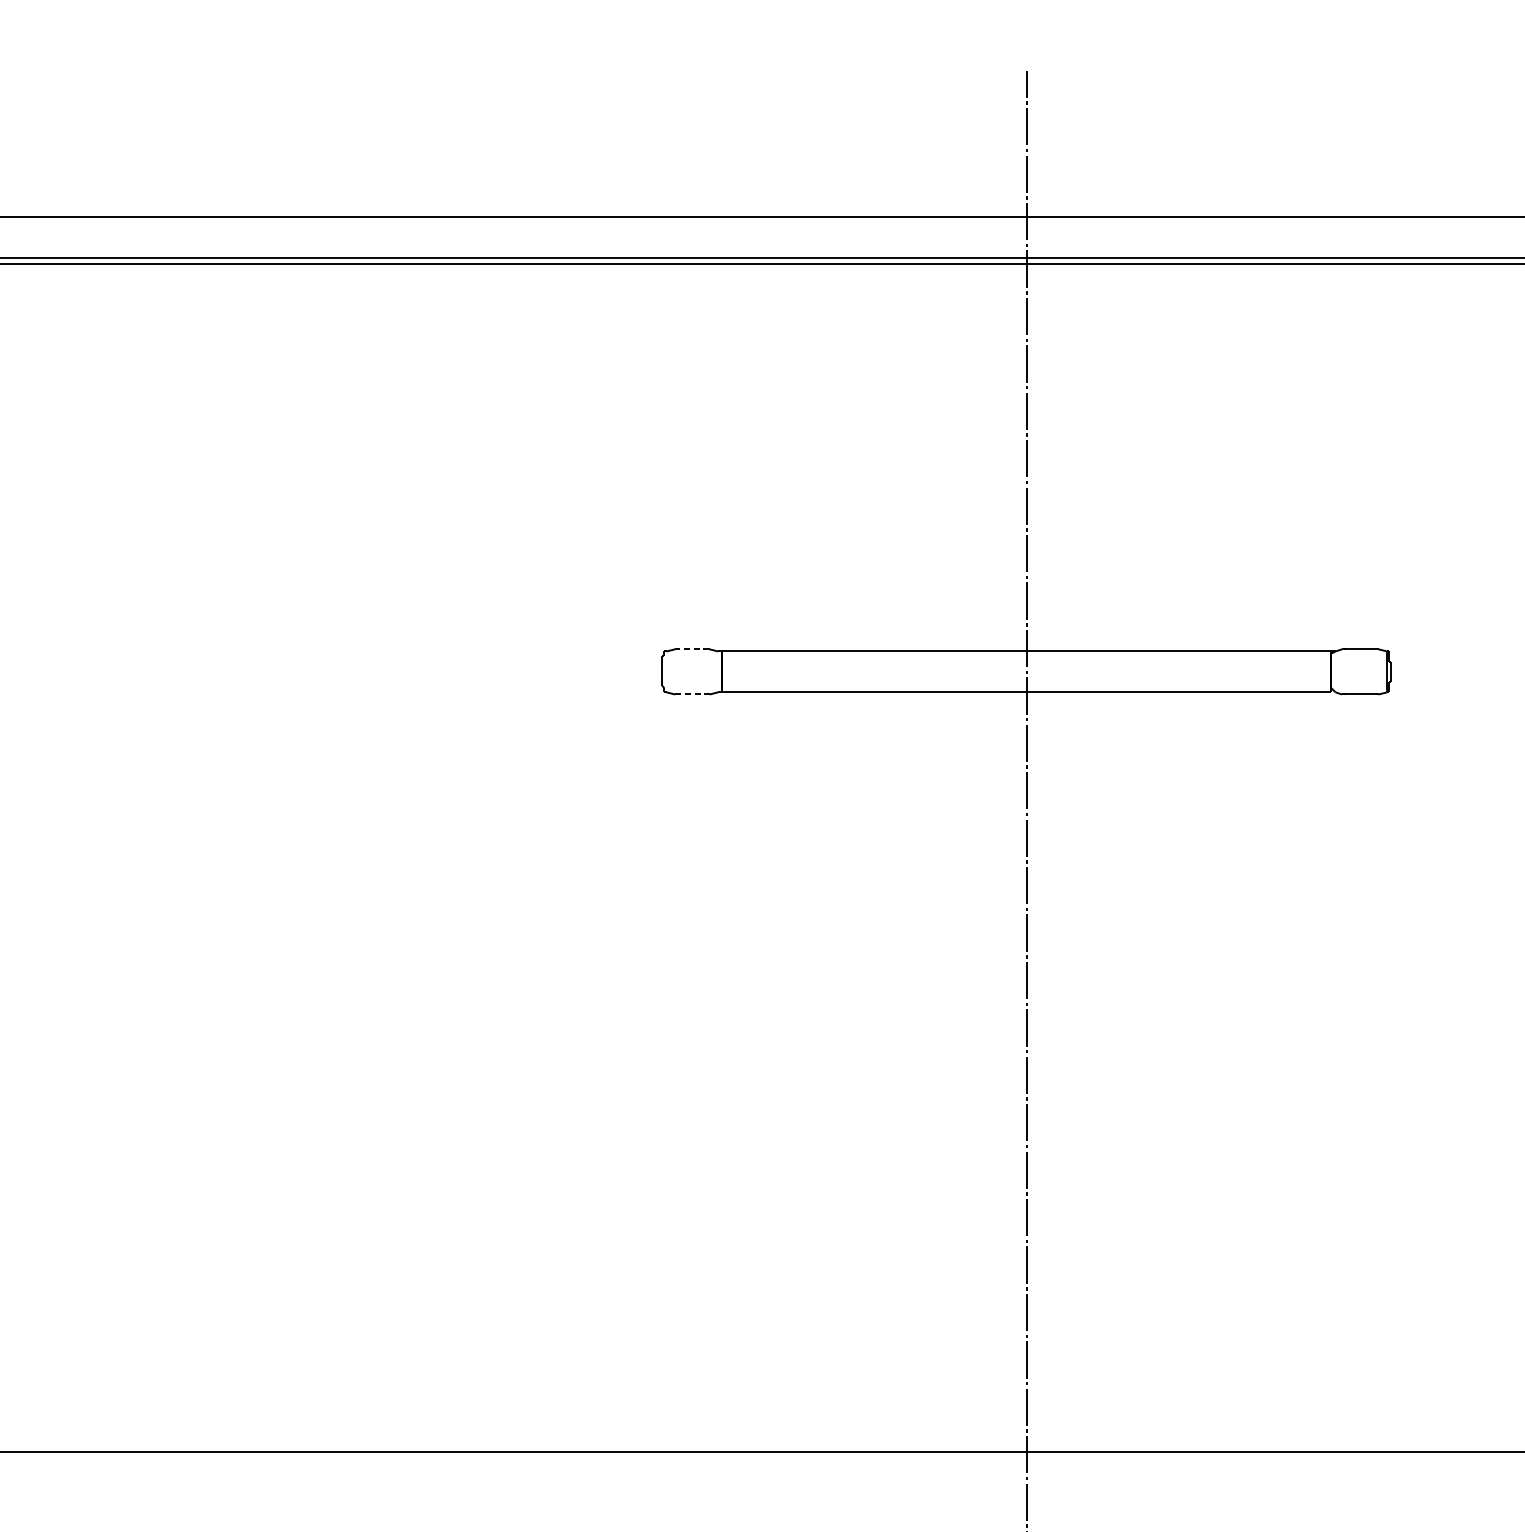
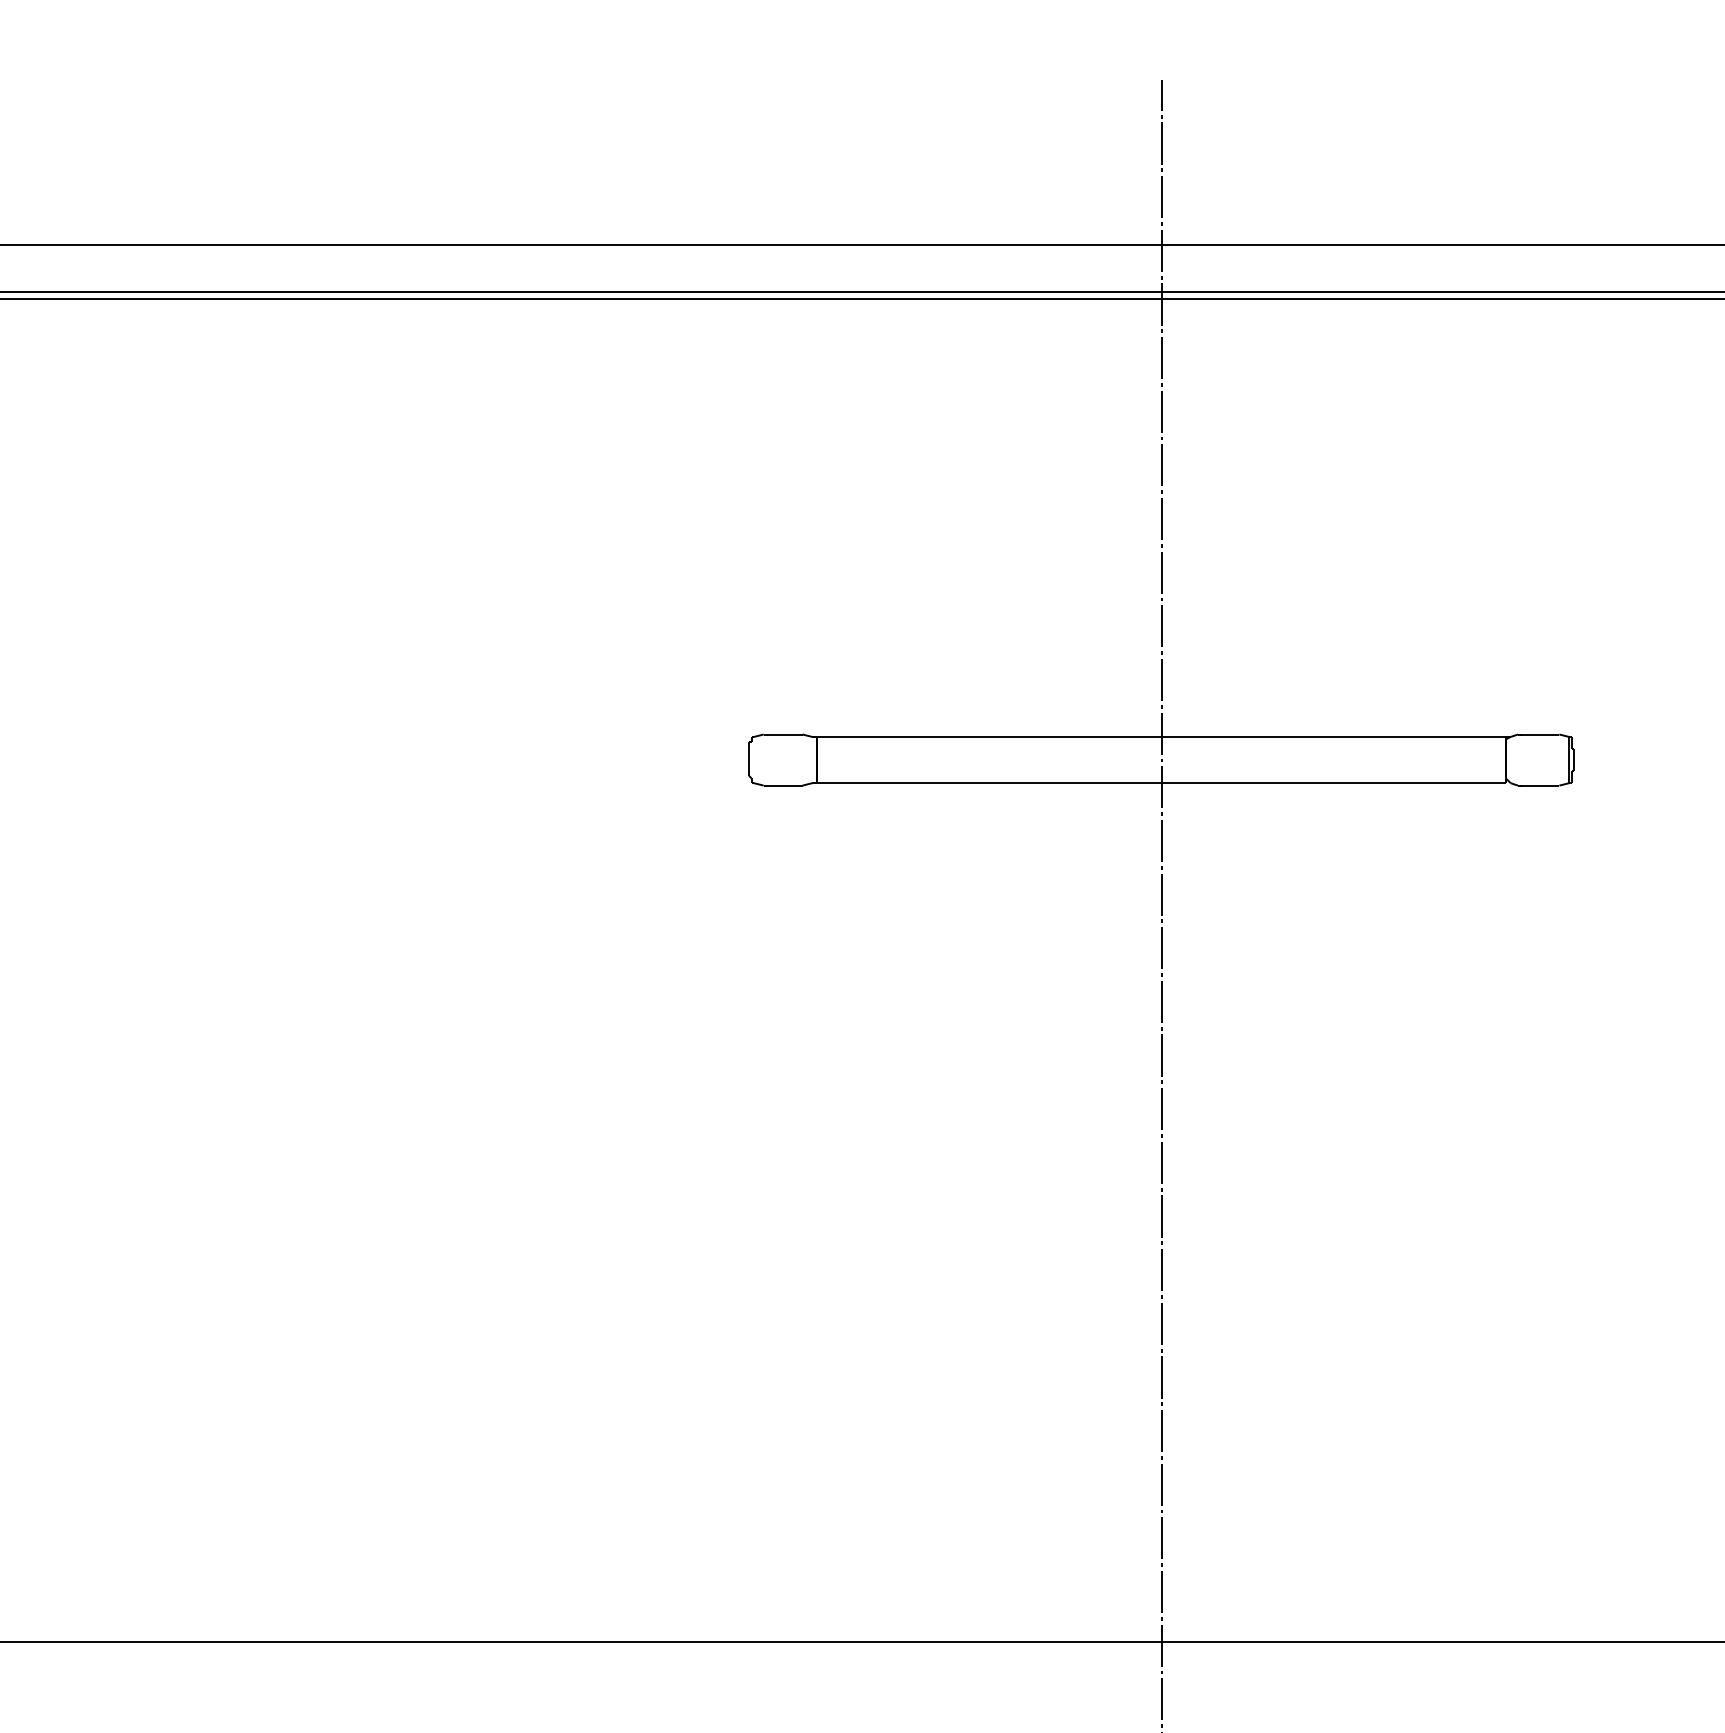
line: (691, 649) -> (782, 734), dashed -> solid
line: (692, 694) -> (783, 785), dashed -> solid

